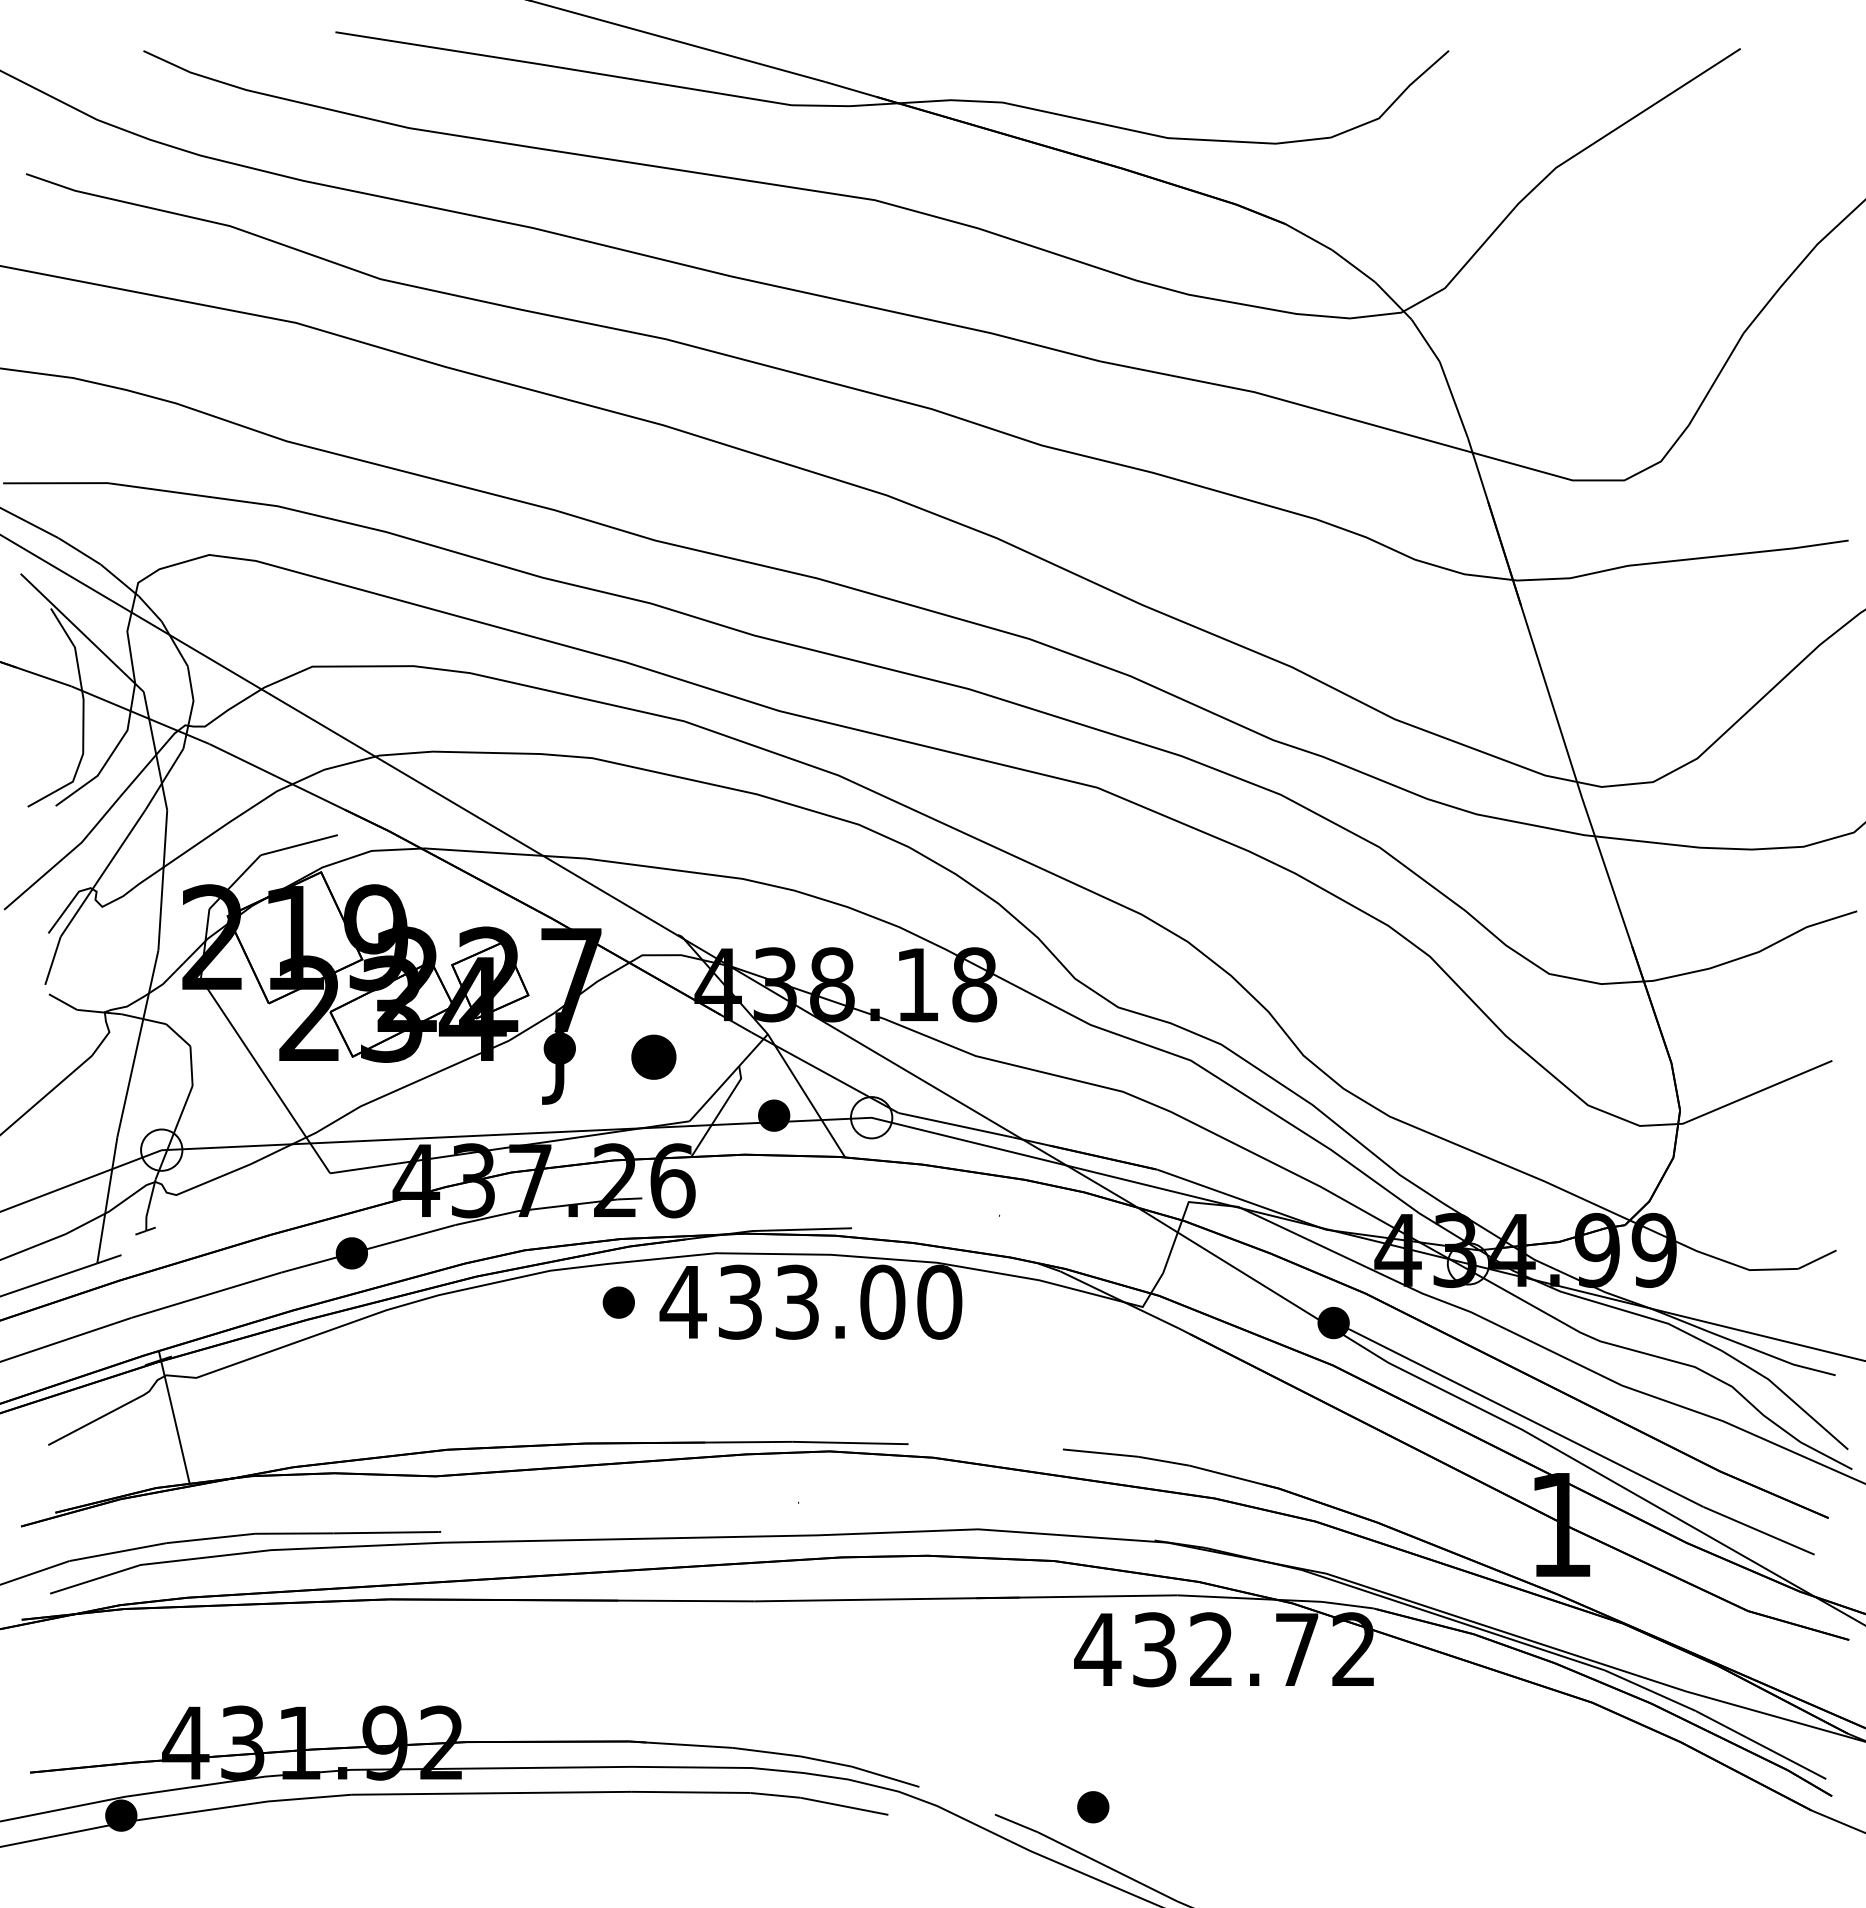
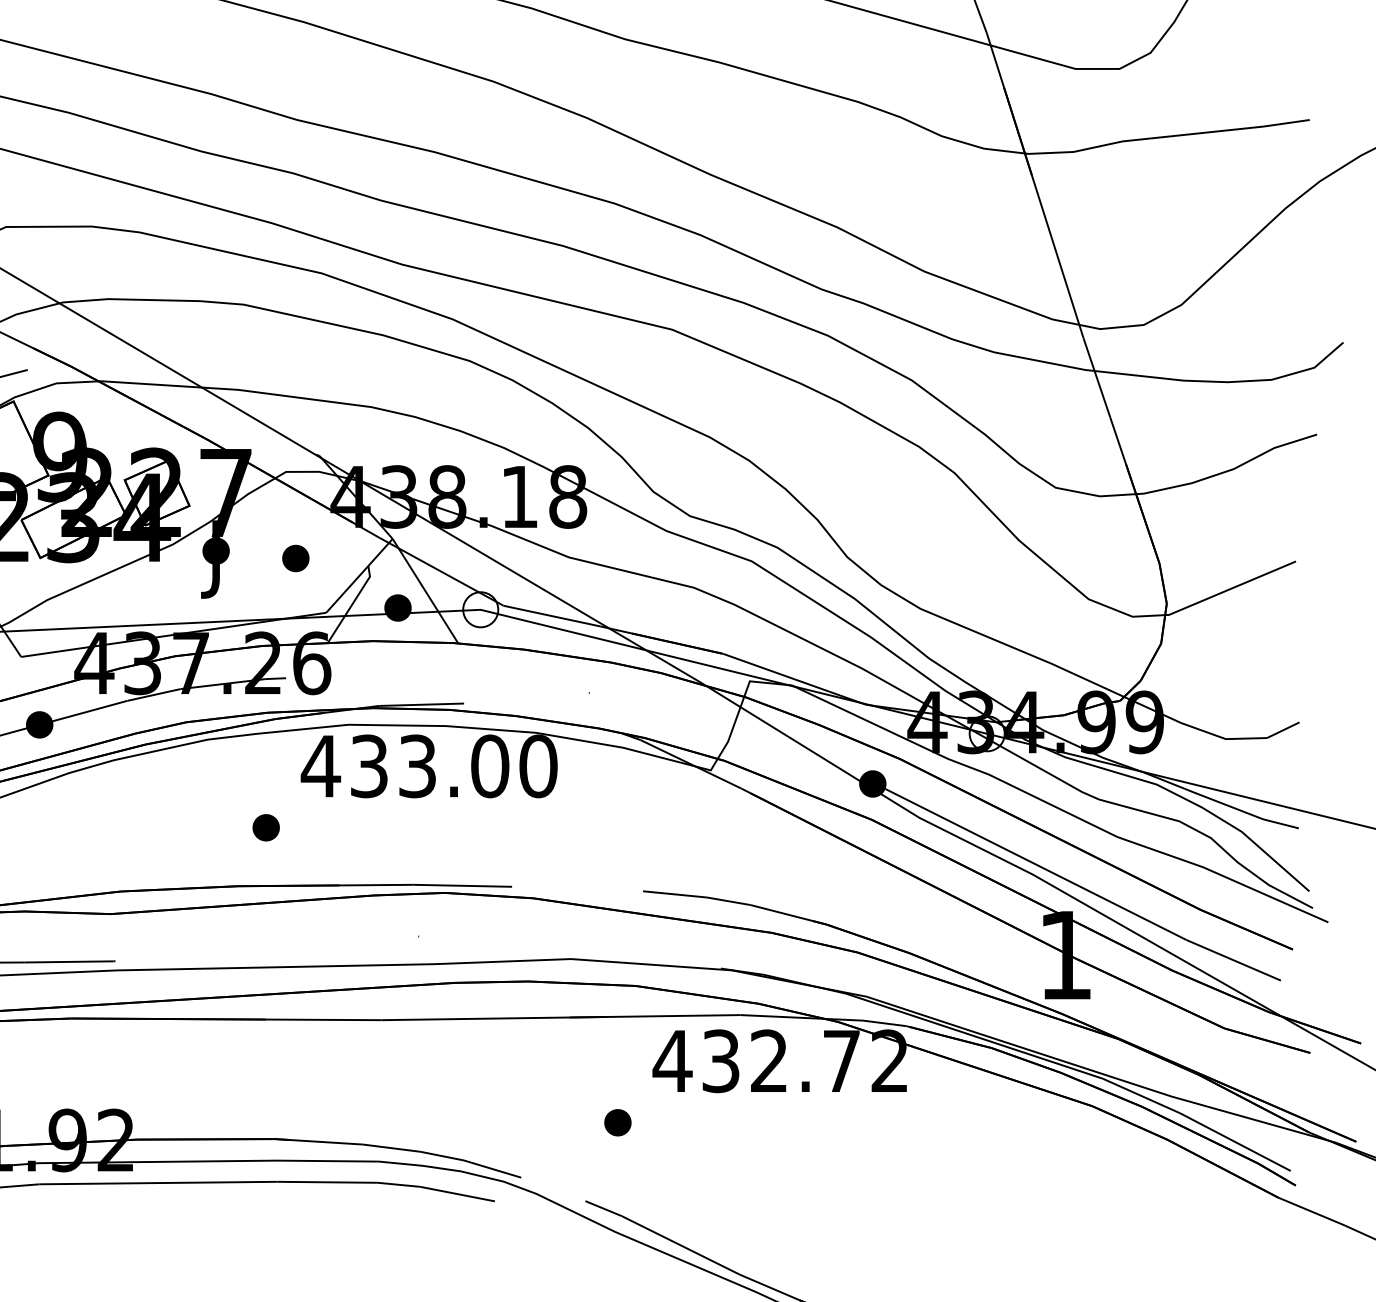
part: (653, 1057) -> (295, 558), size x0.71
part: (618, 1302) -> (265, 827), moved
part: (1093, 1807) -> (618, 1122), moved

